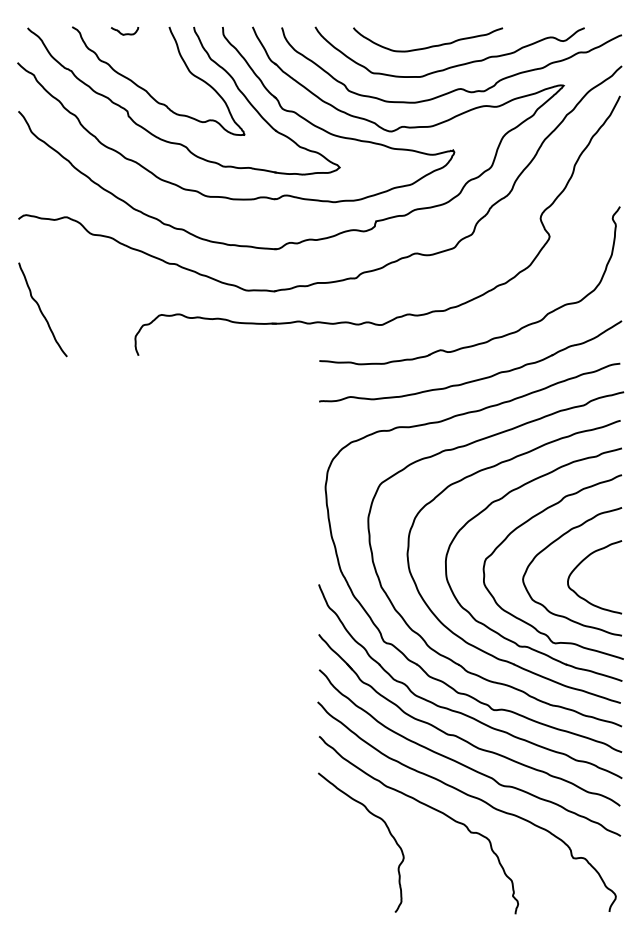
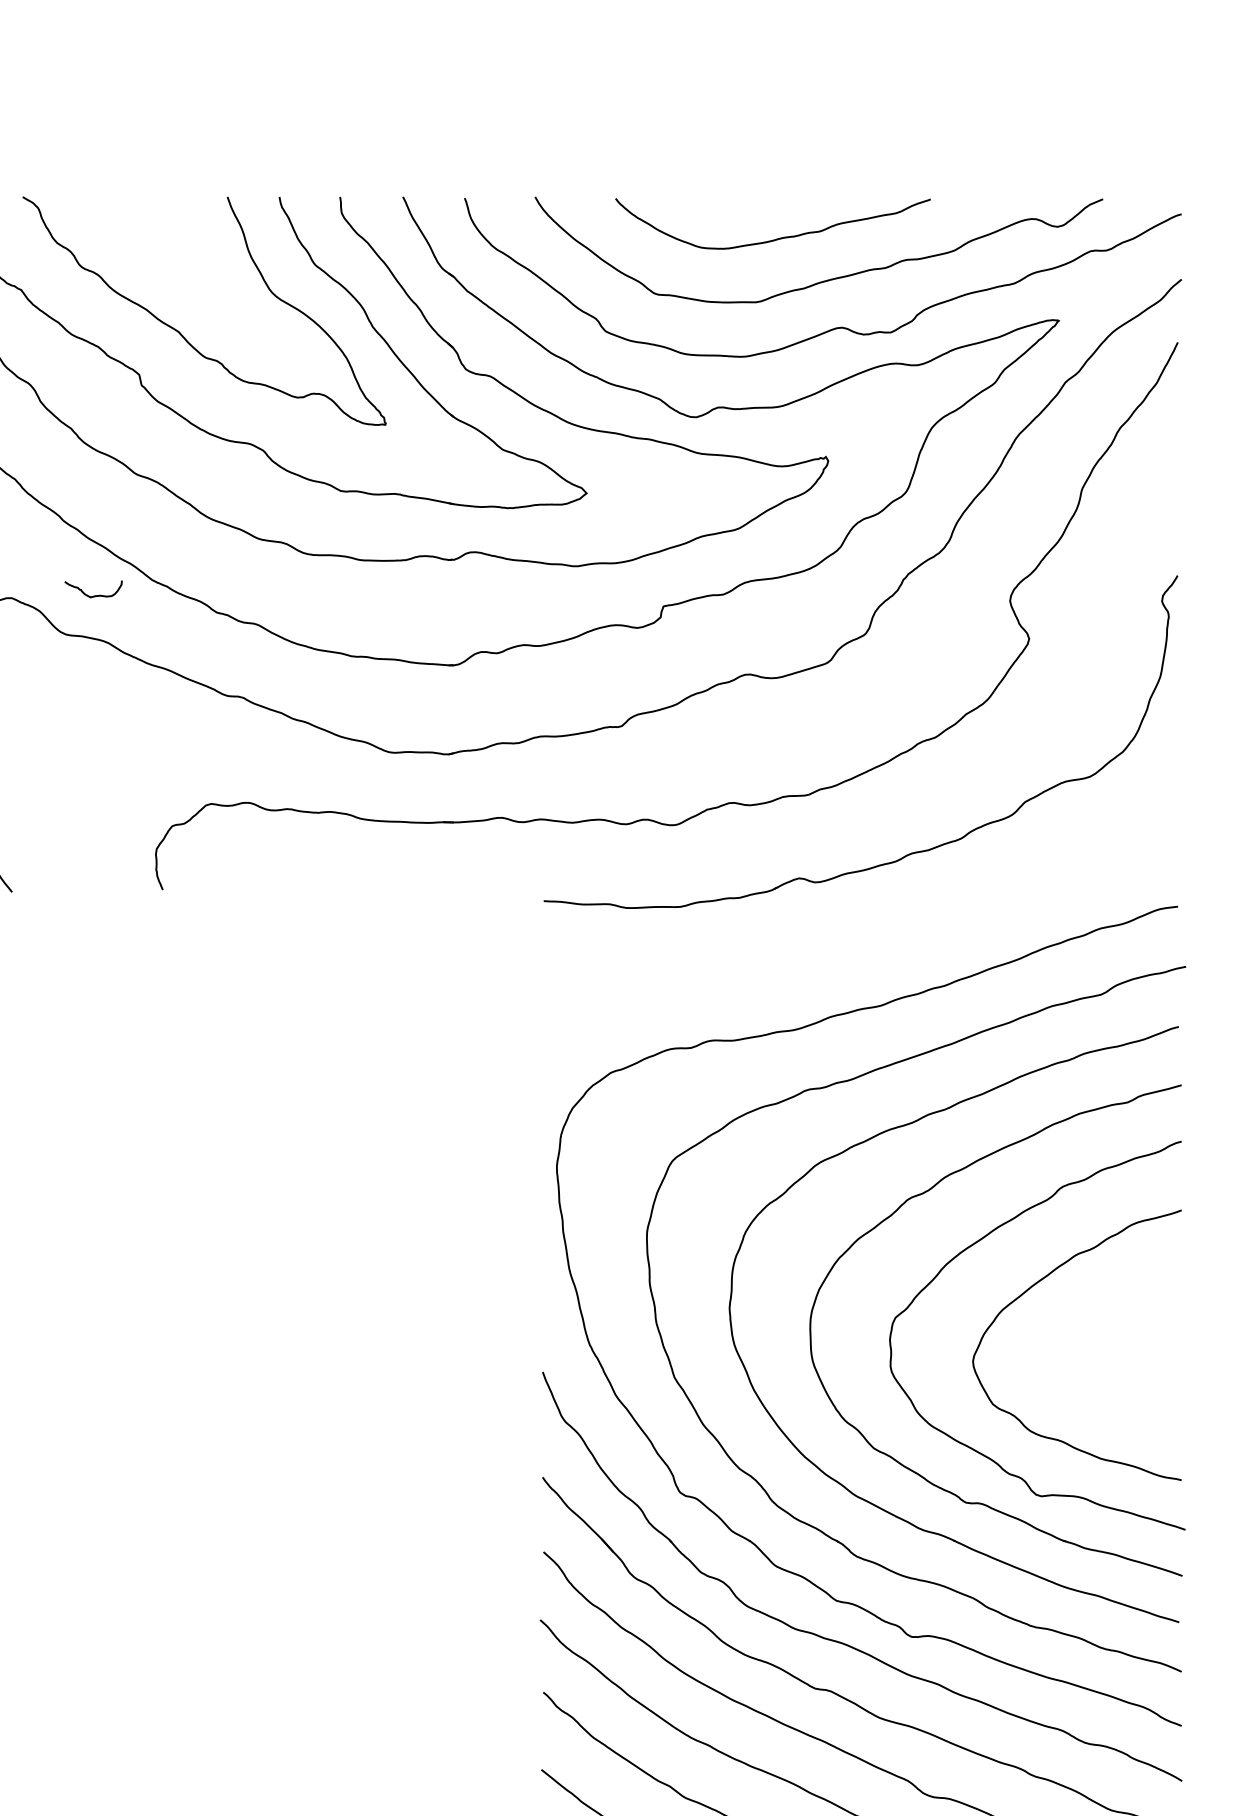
curve: (124, 33) -> (92, 594), moved
part: (475, 379) -> (872, 940), removed
curve: (581, 563) -> (1096, 1327), removed

